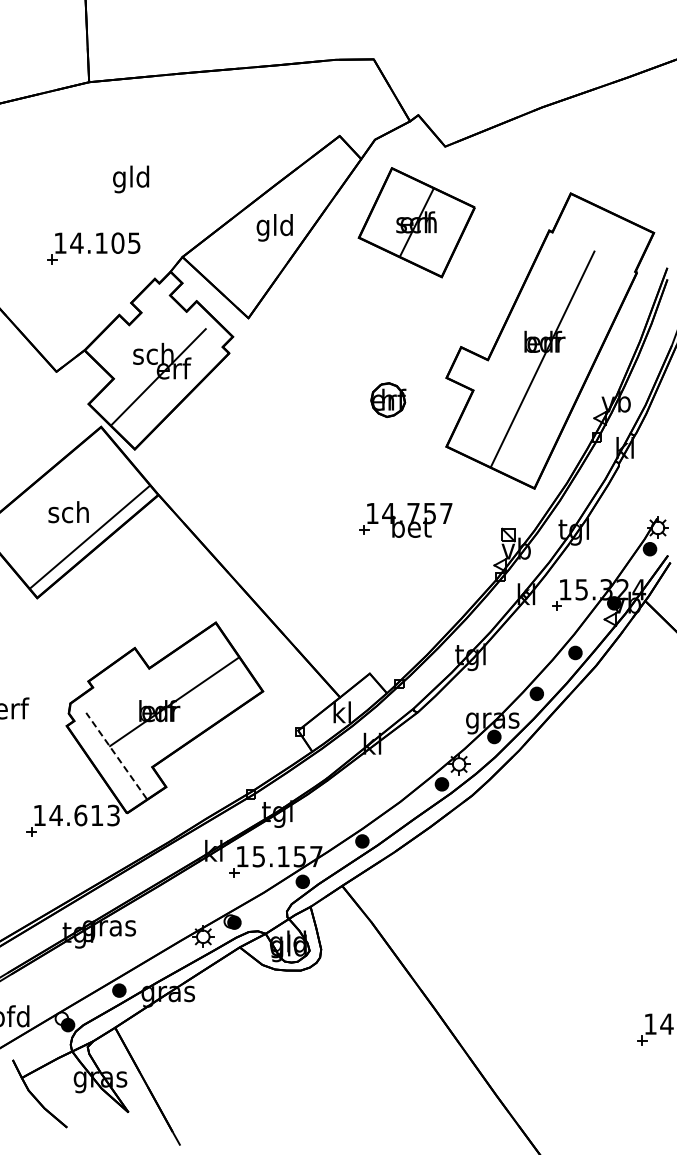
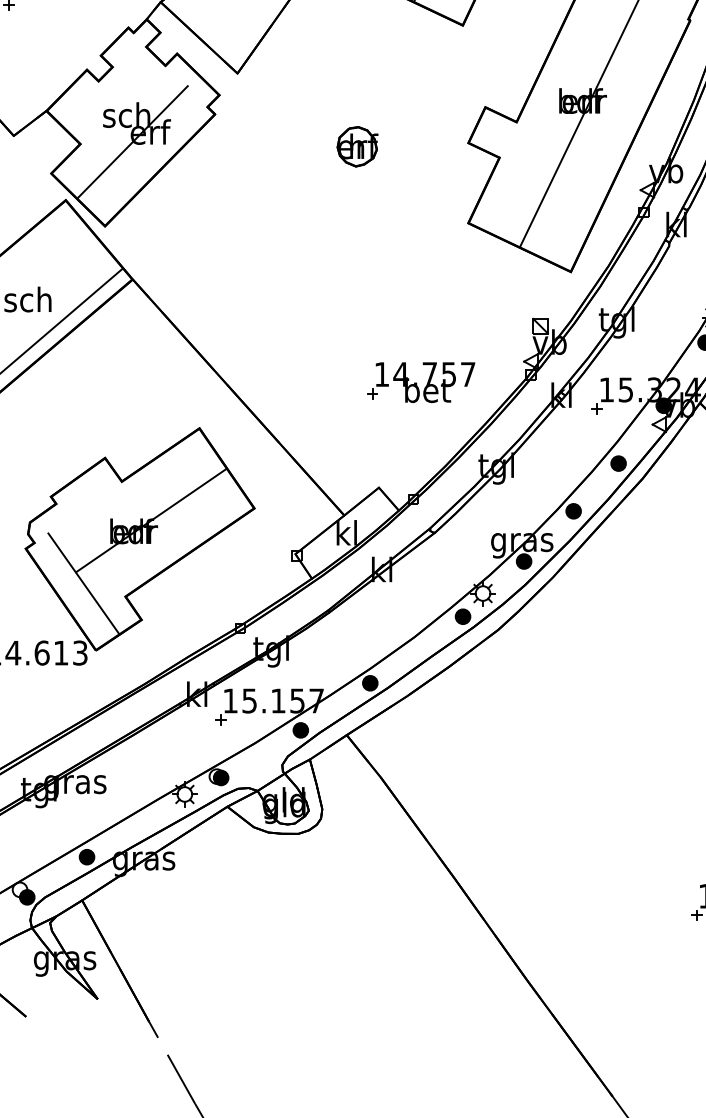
part: (388, 399) -> (357, 146), moved
part: (405, 520) -> (420, 382), moved
line: (116, 755) -> (83, 583), dashed -> solid

